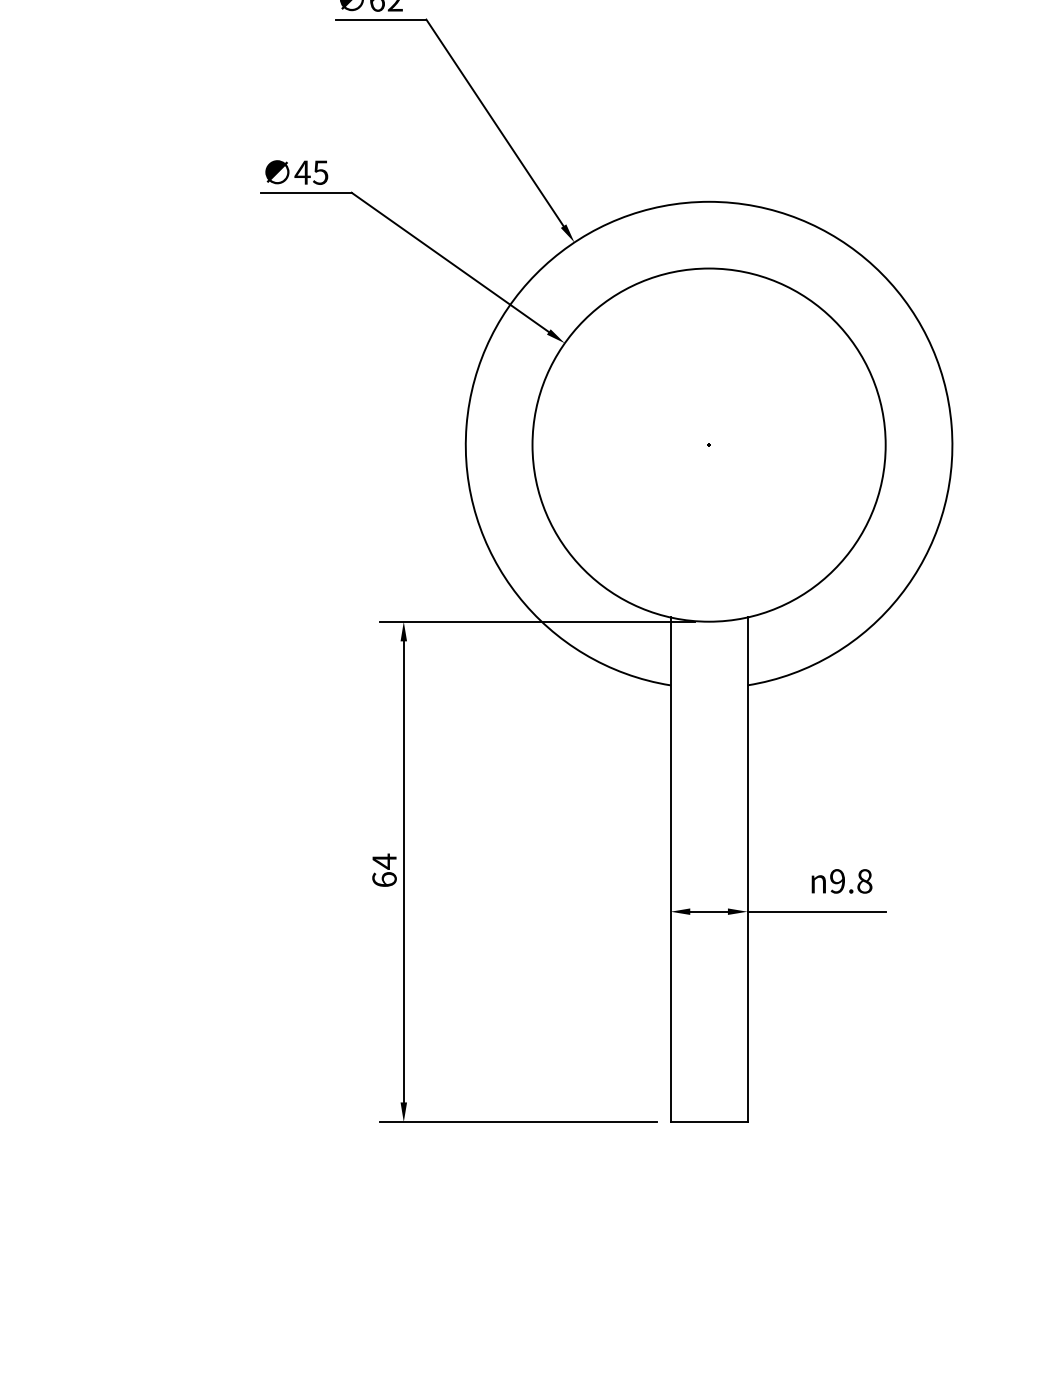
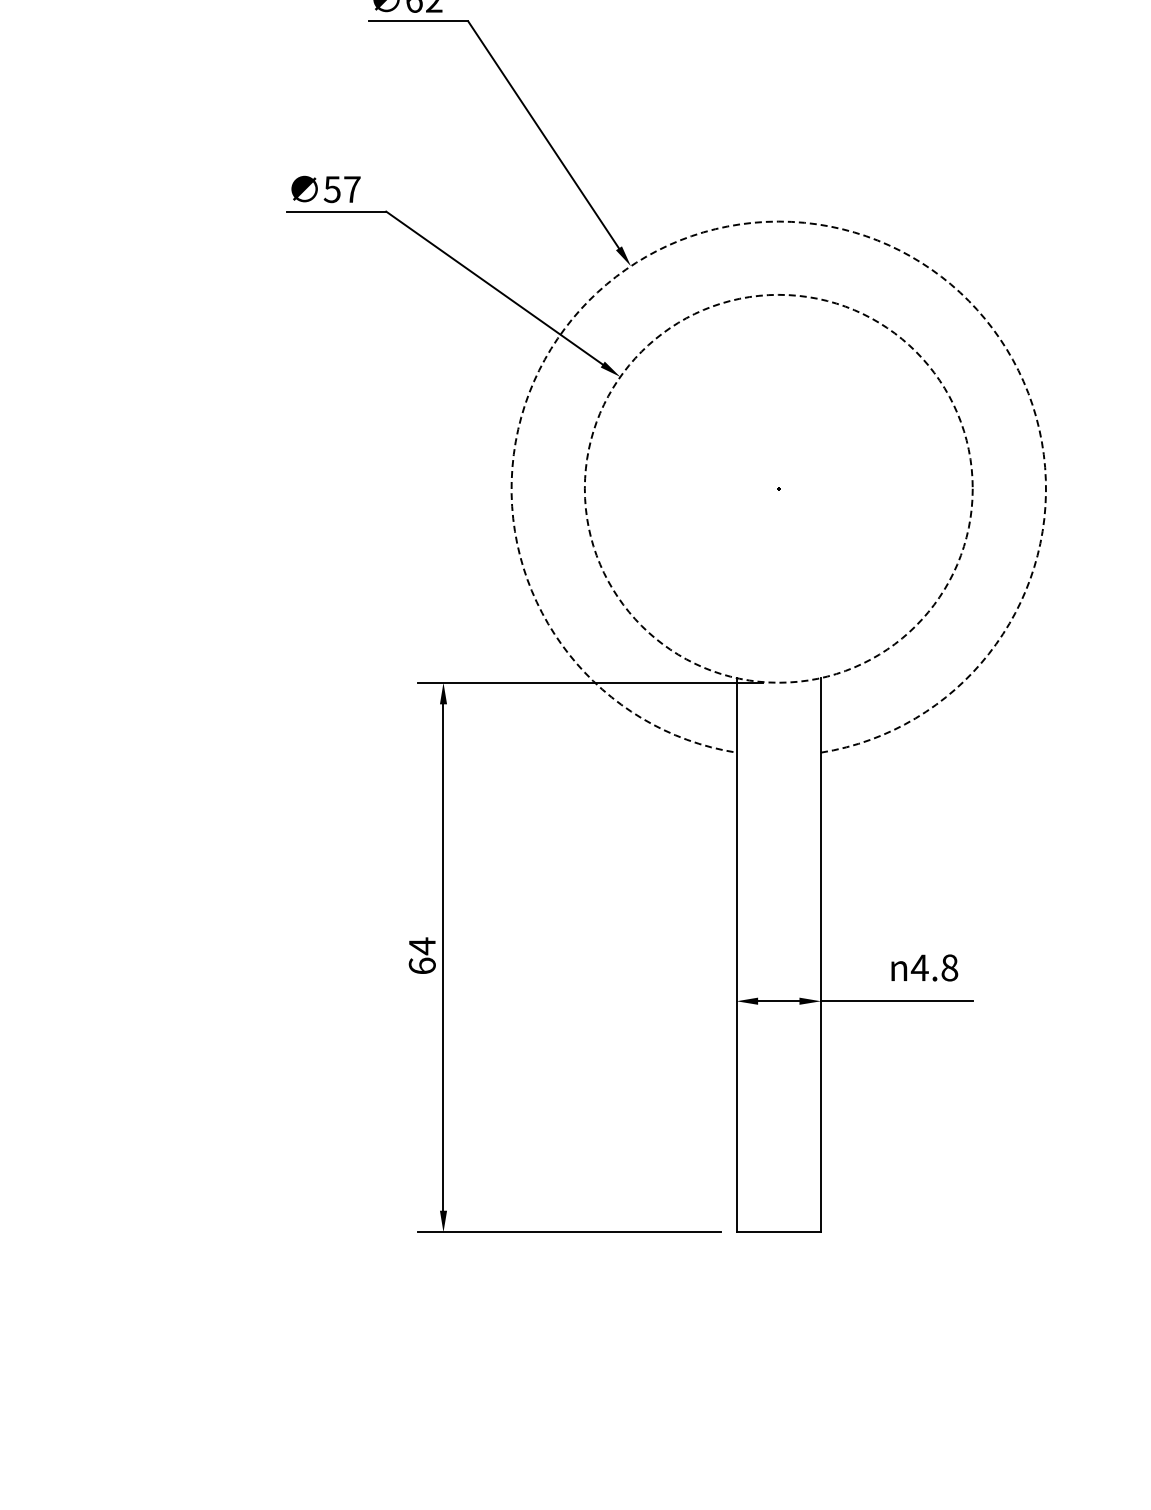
text: (310, 172) -> (341, 189), 45 -> 57
arc: (708, 201) -> (778, 221), solid -> dashed
circle: (708, 444) -> (778, 488), solid -> dashed
text: (837, 880) -> (919, 967), 9.8 -> 4.8

